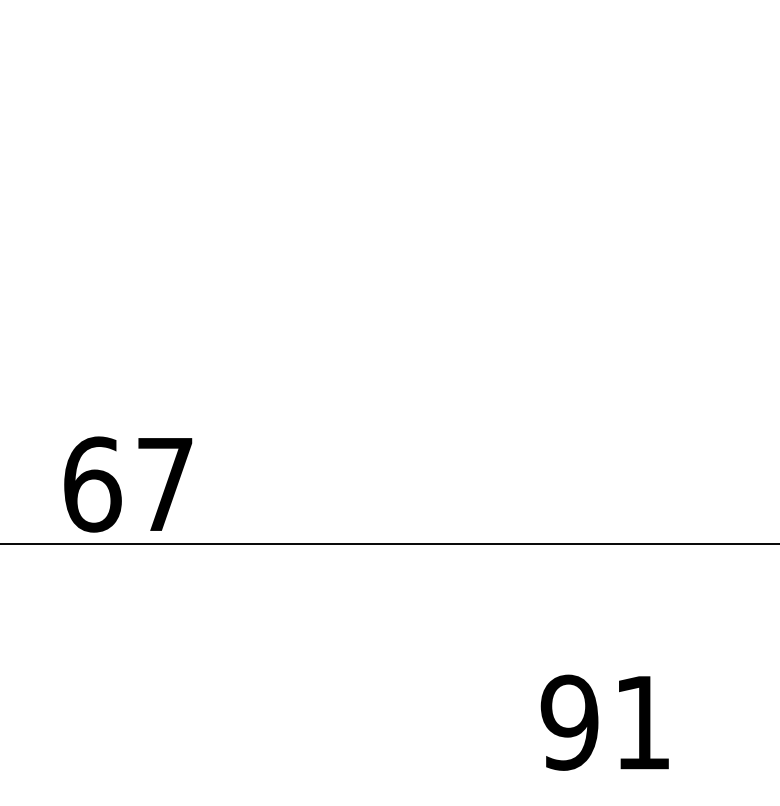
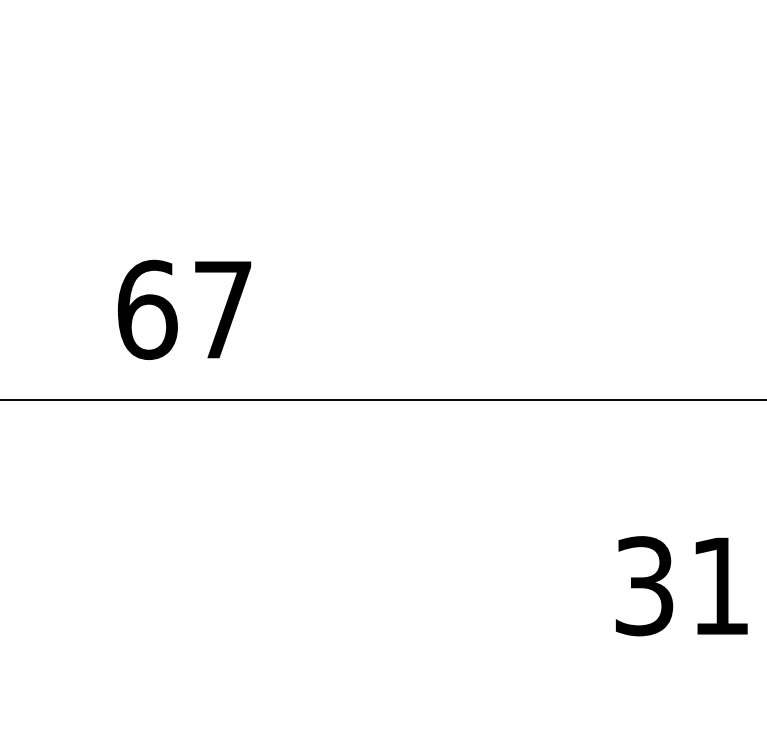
text: (128, 484) -> (184, 309), moved
text: (569, 722) -> (644, 585), 91 -> 31

